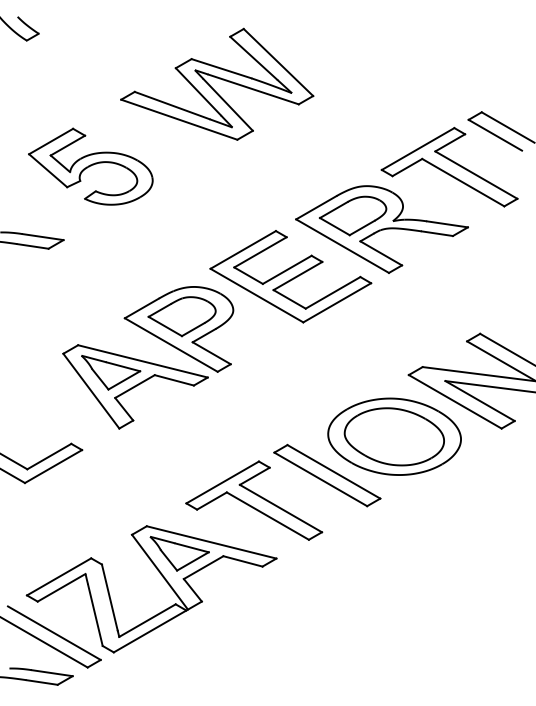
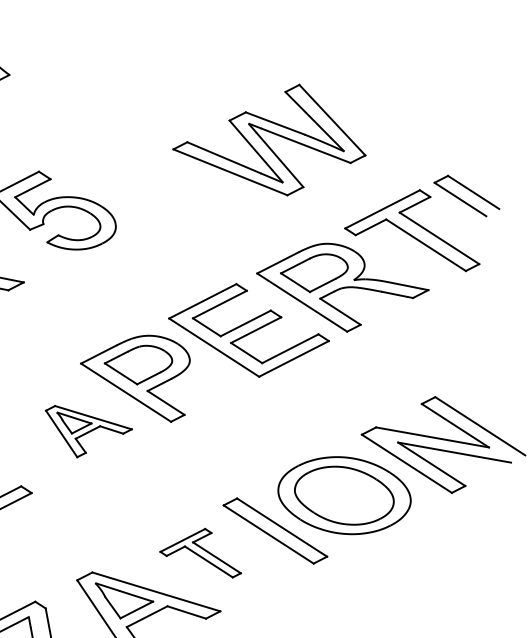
part: (217, 83) -> (270, 138), moved
part: (135, 386) -> (88, 432), size x0.6
part: (254, 500) -> (201, 552), size x0.6

